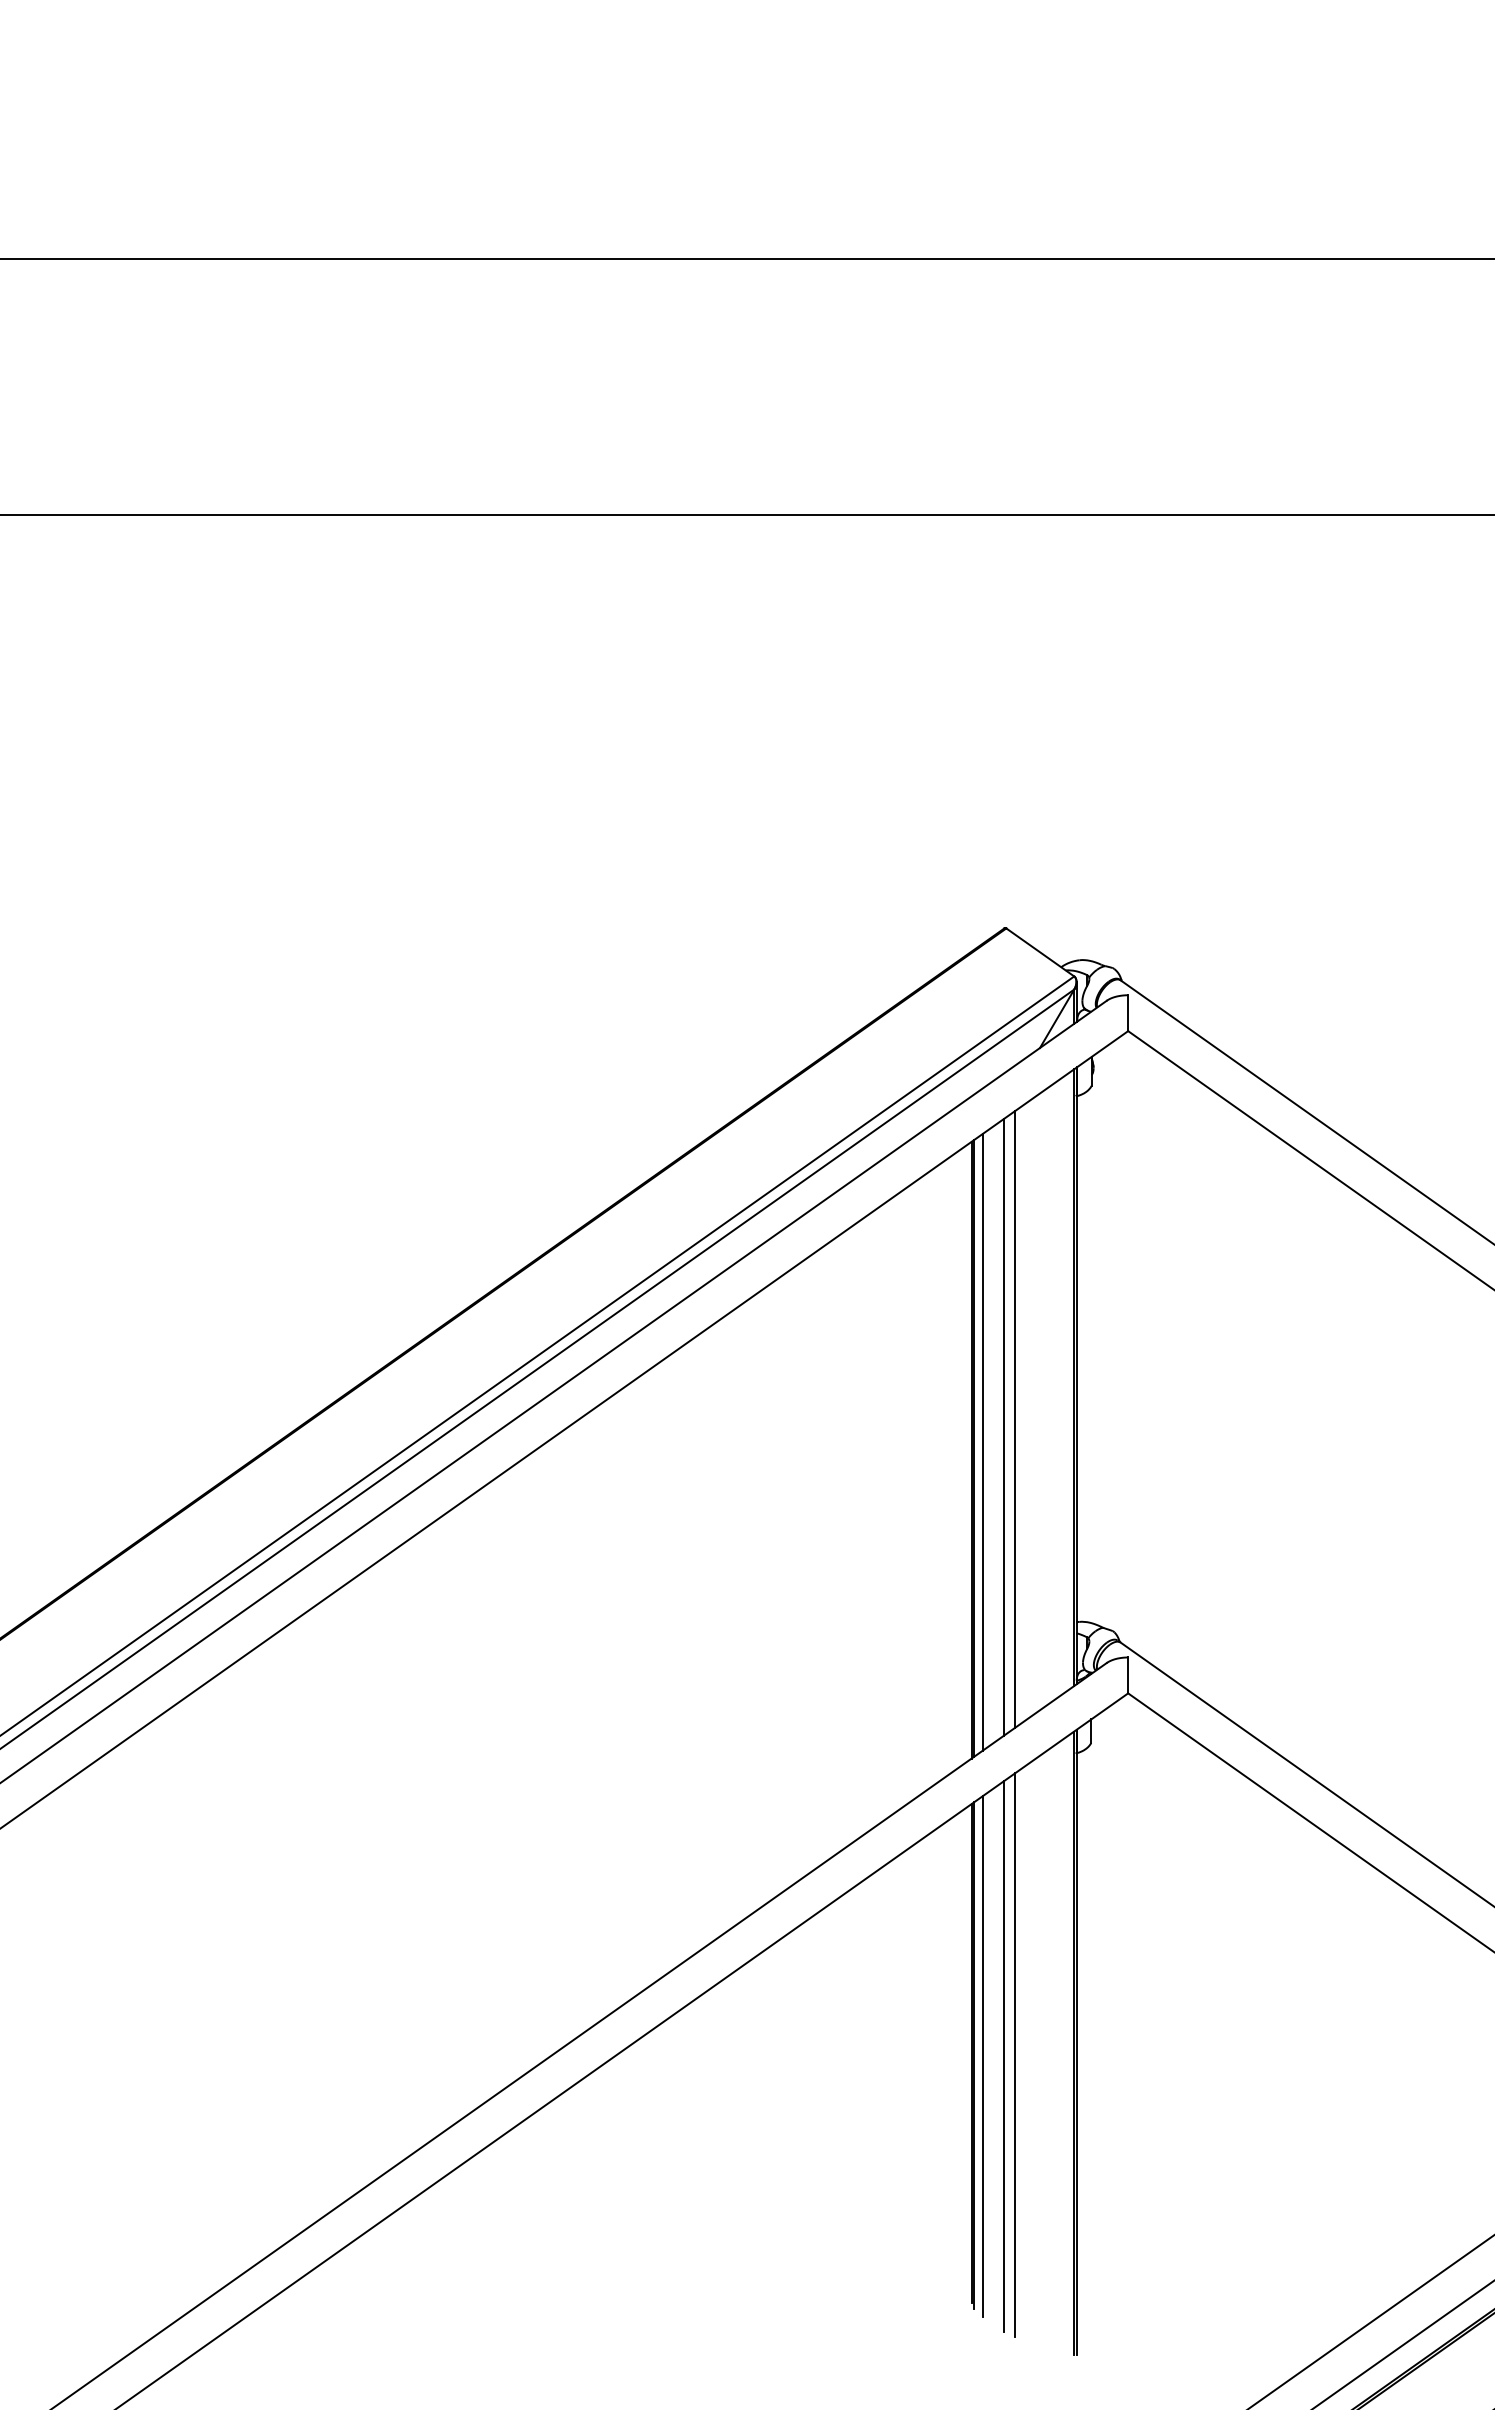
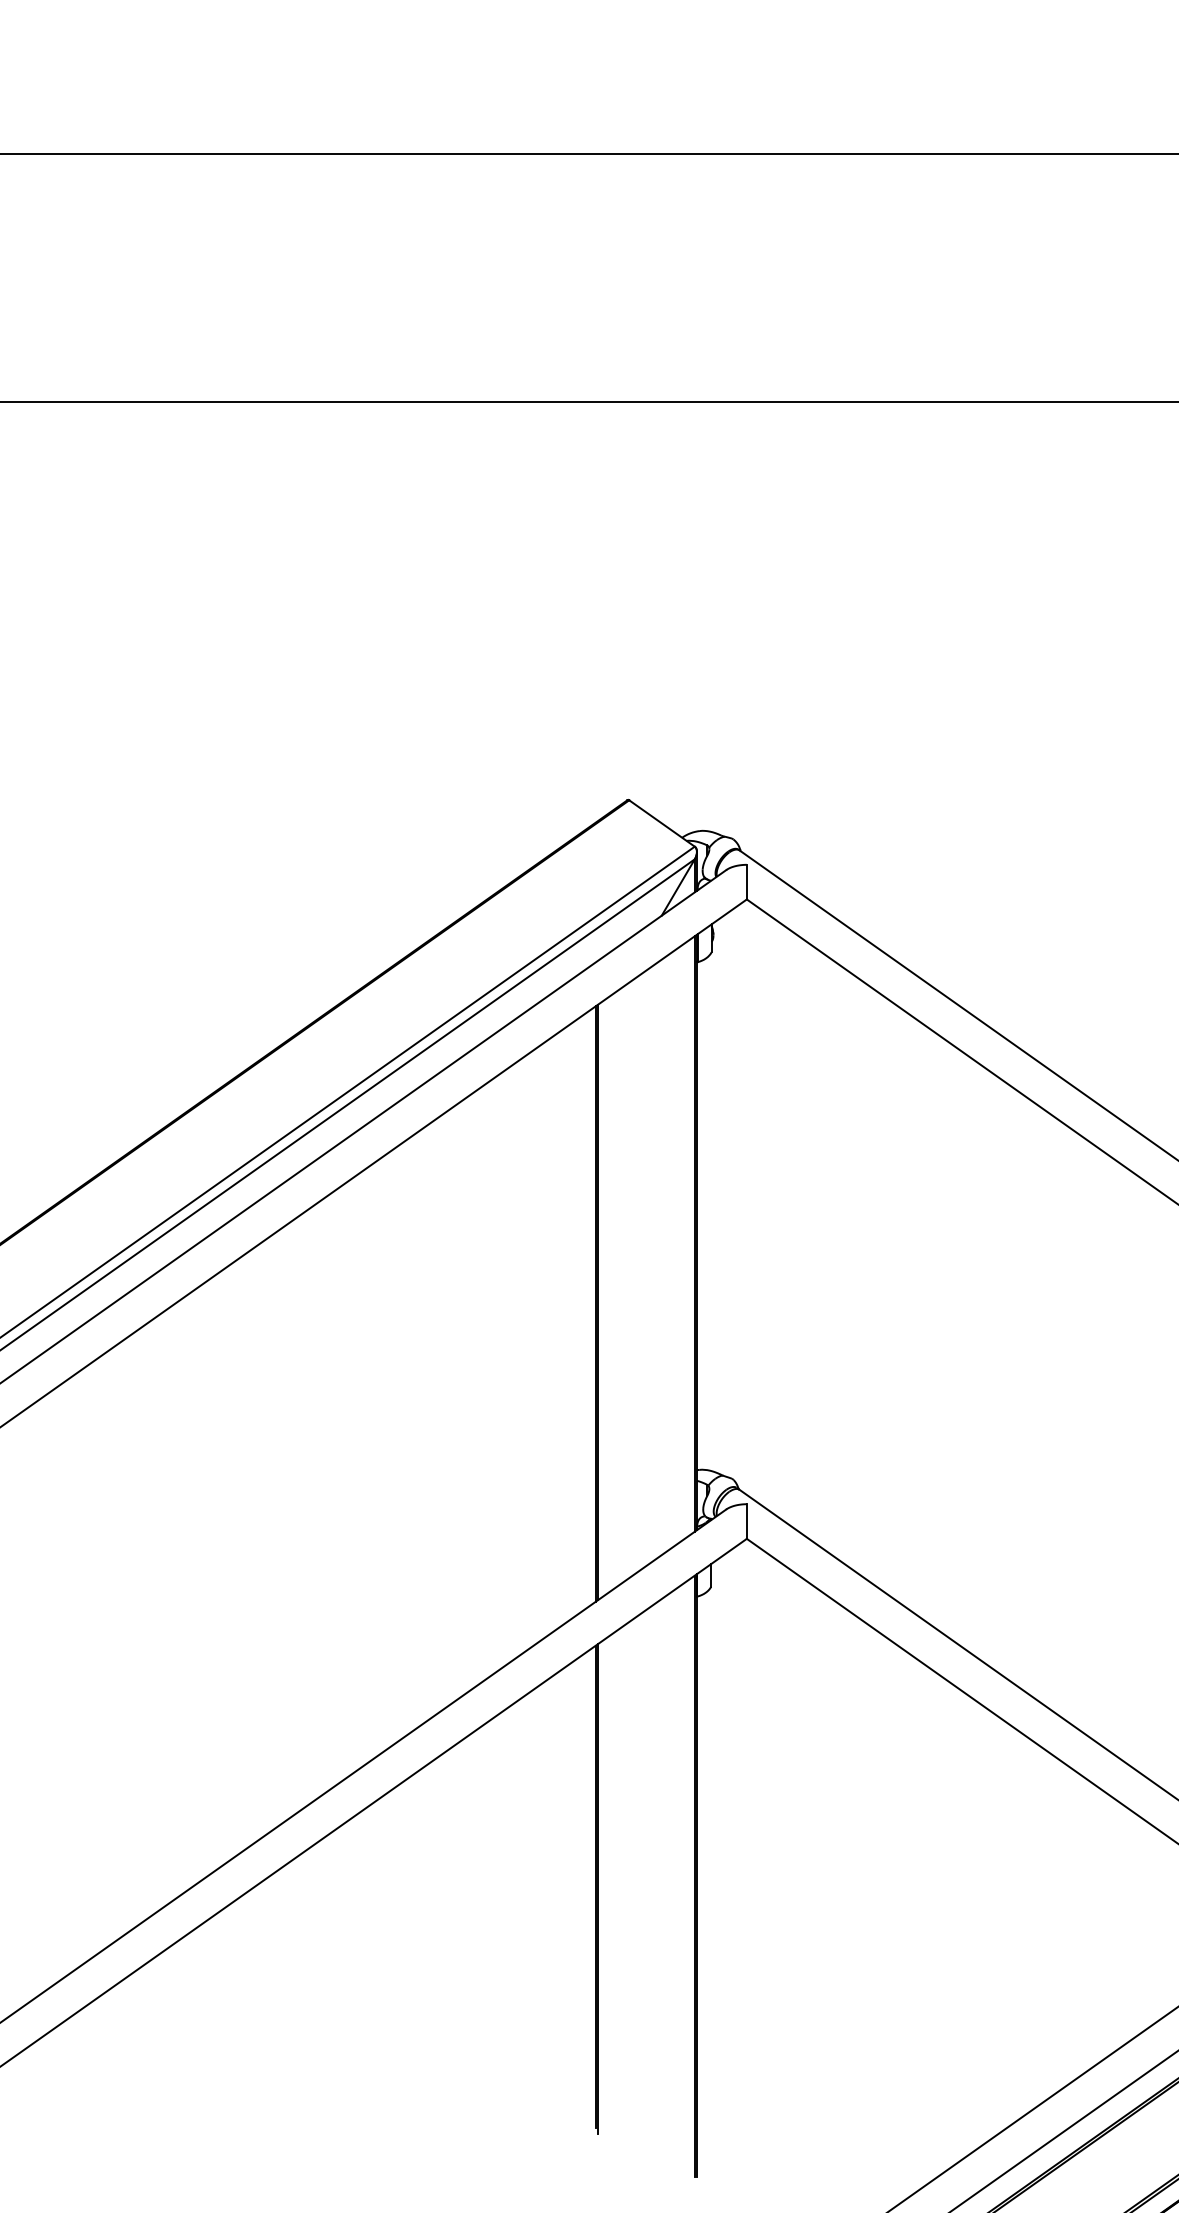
line: (1014, 1419) -> (637, 1274), removed
line: (1004, 1426) -> (627, 1281), removed
line: (982, 1441) -> (606, 1295), removed
line: (1014, 2055) -> (637, 1888), removed
line: (982, 2056) -> (606, 1889), removed
line: (1004, 2056) -> (627, 1889), removed

